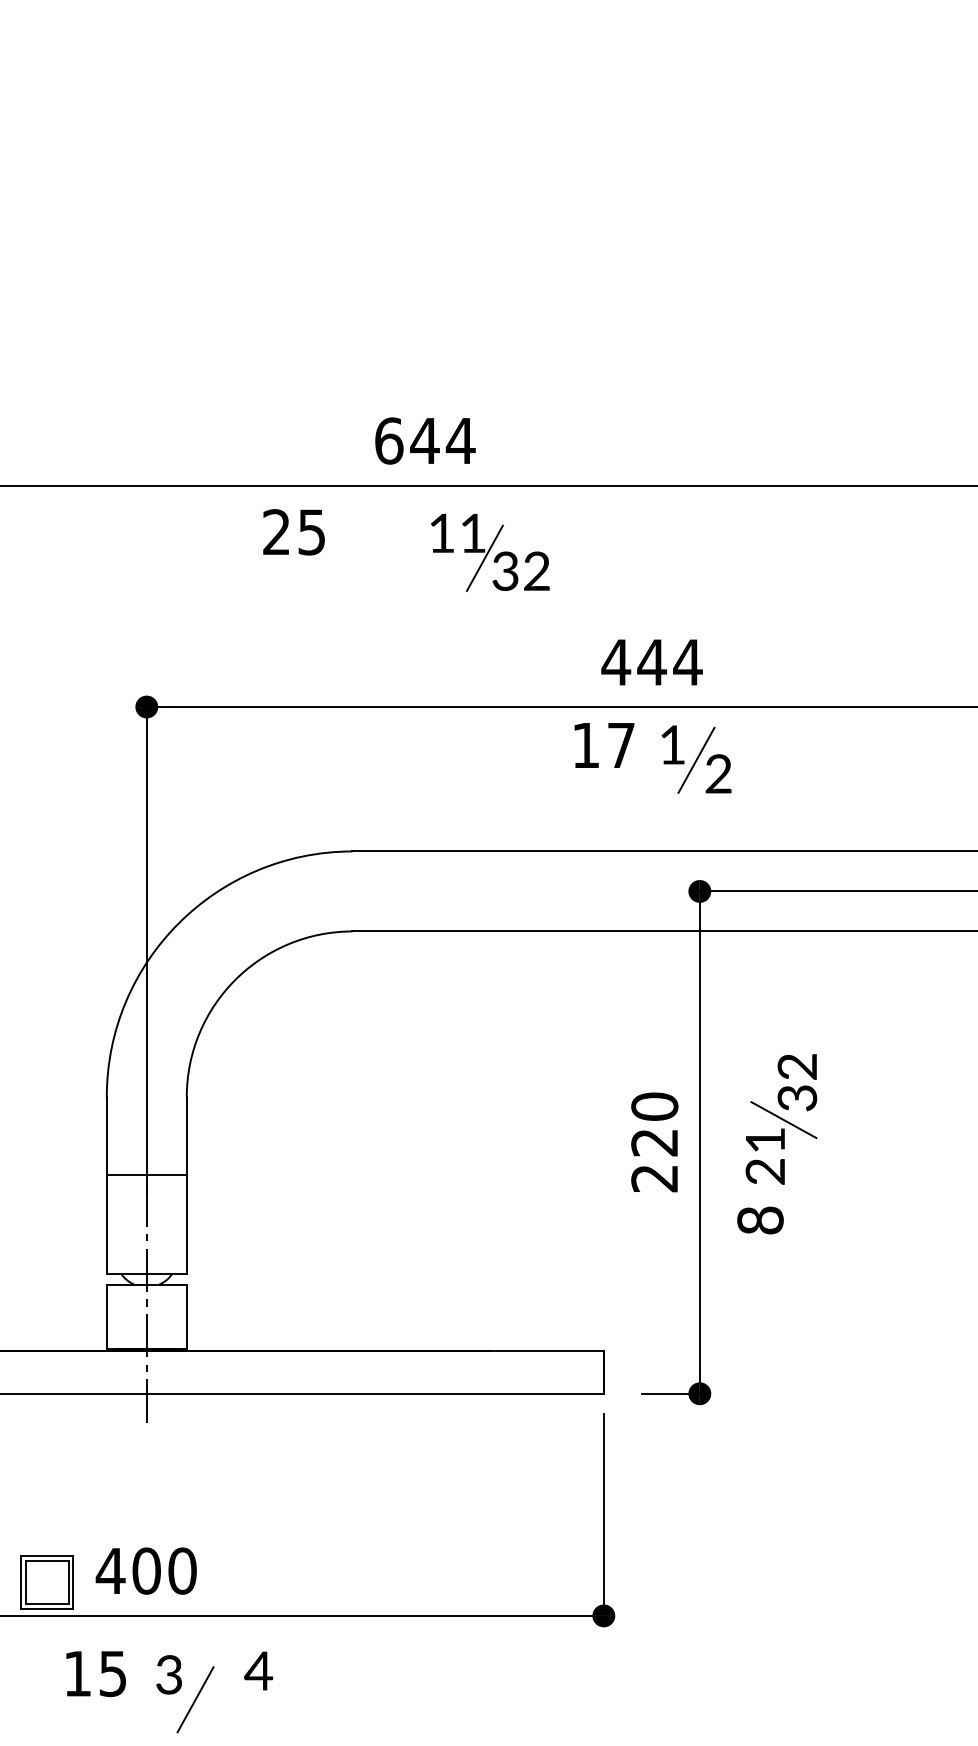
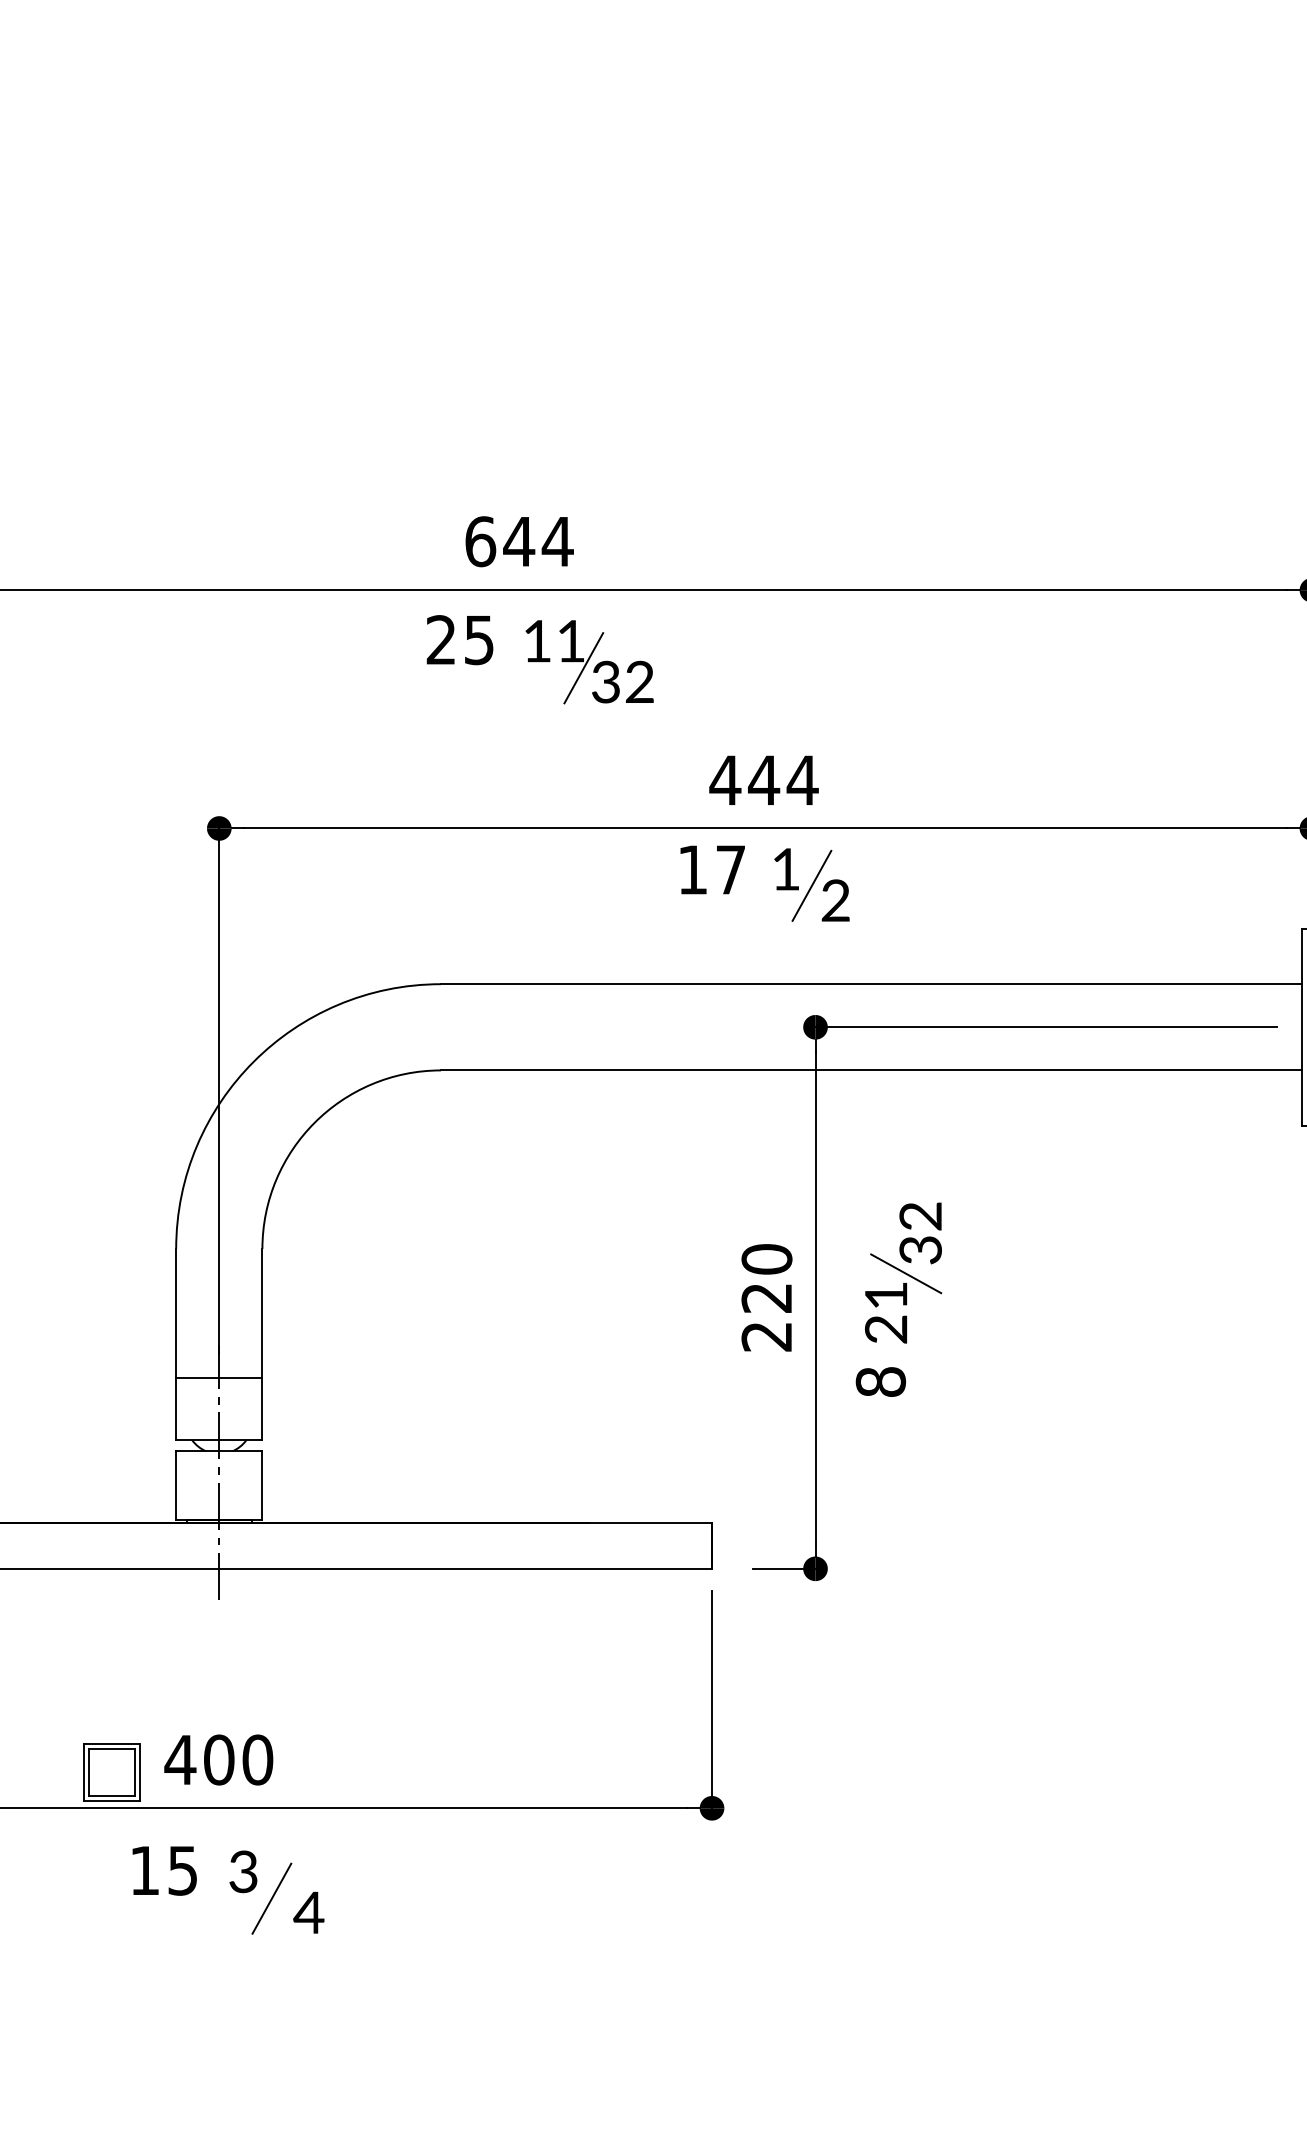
text: (293, 532) -> (459, 640), moved
line: (146, 1175) -> (219, 1378), moved
text: (258, 1670) -> (308, 1912), moved

